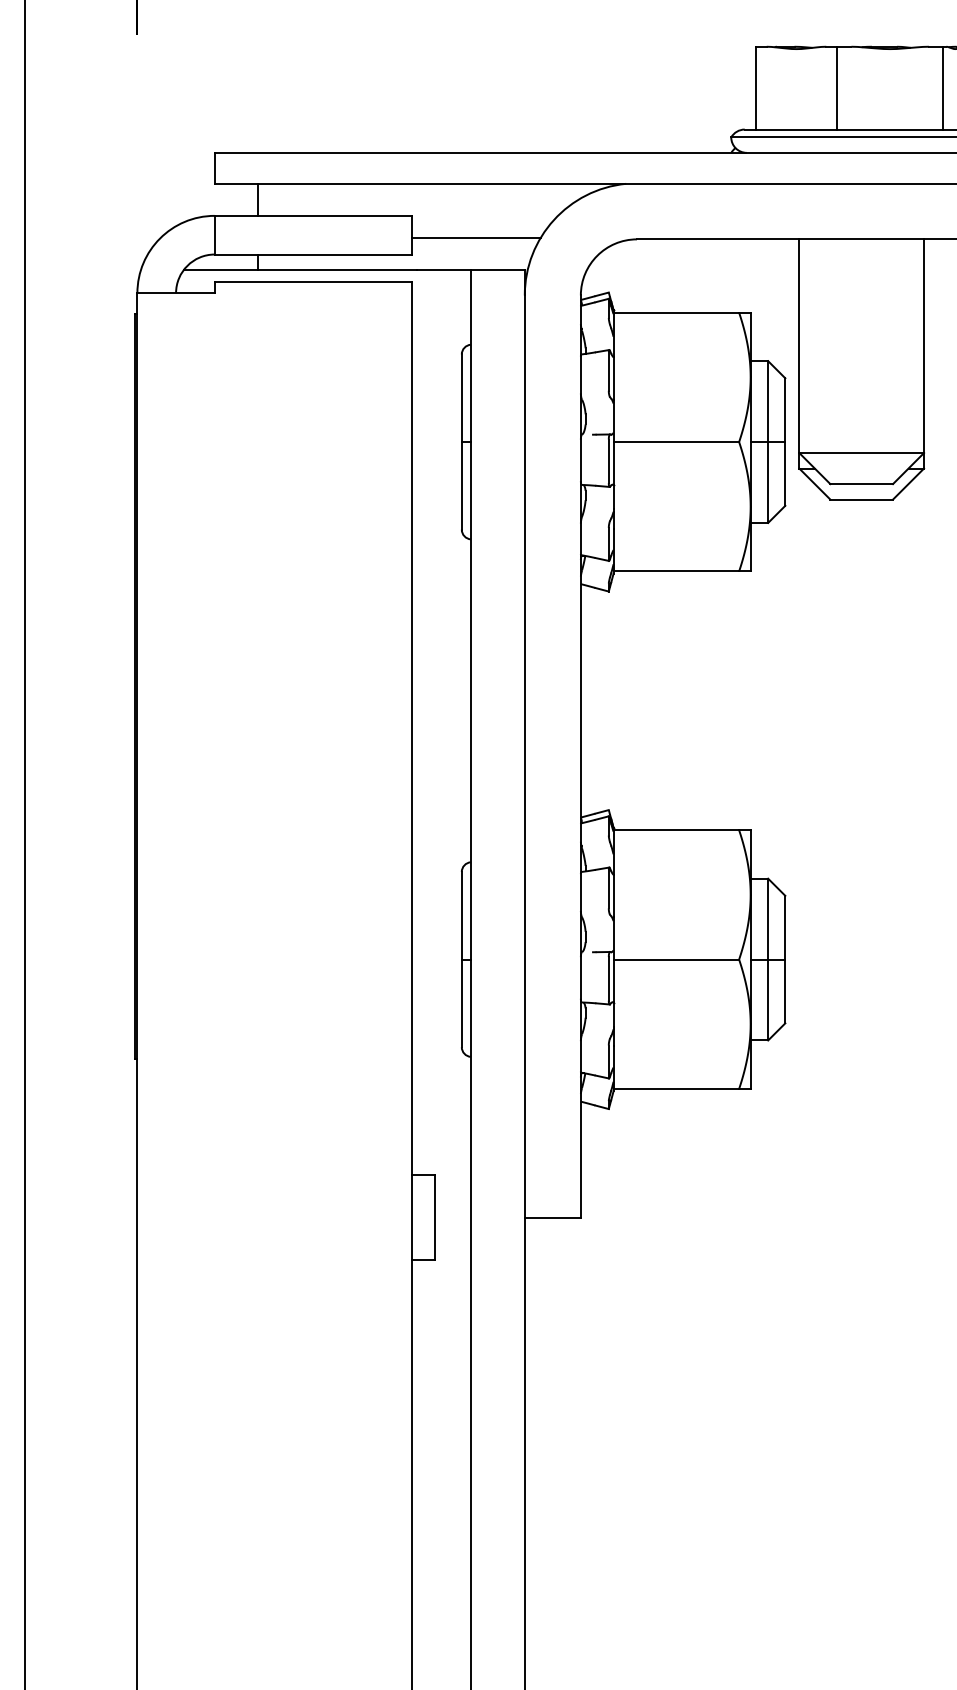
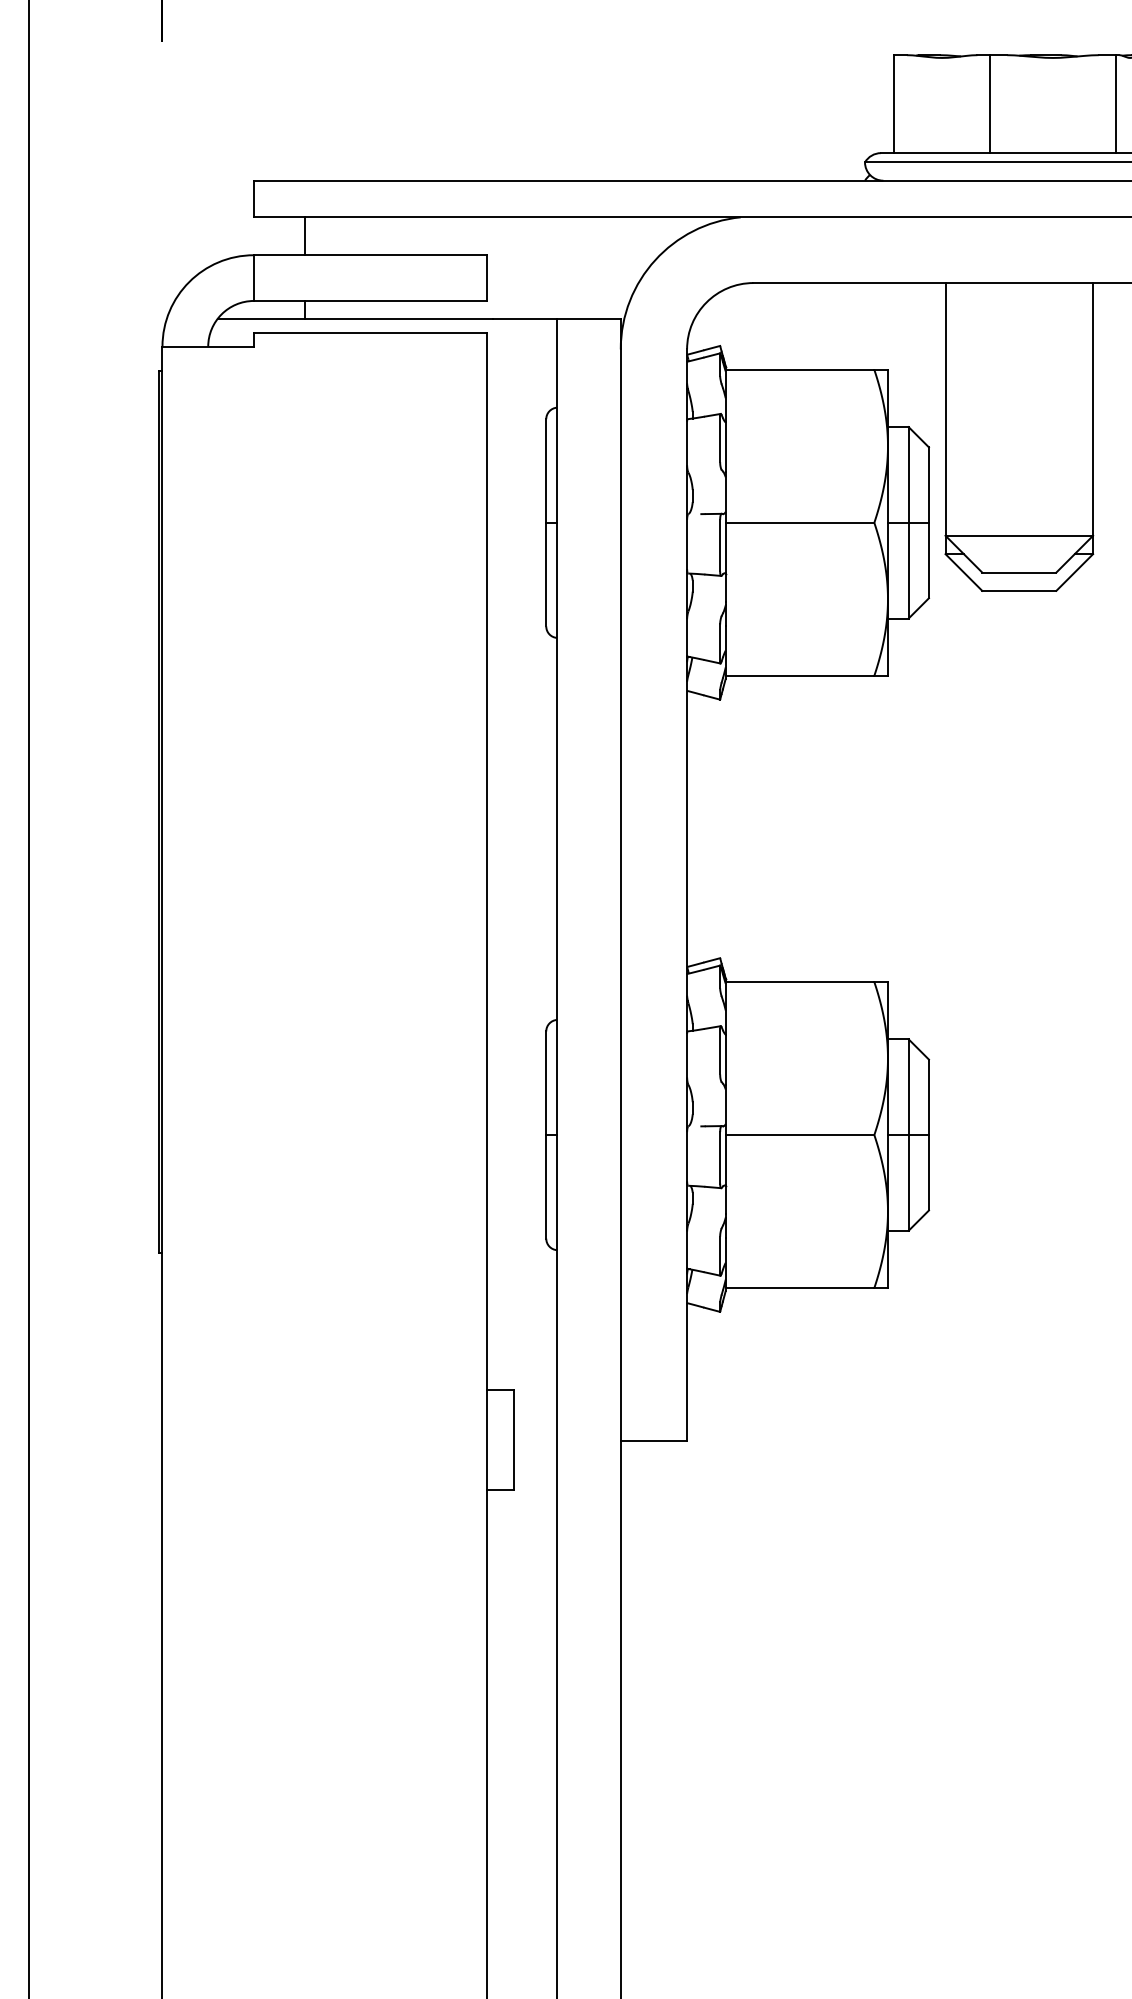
line: (475, 238) -> (562, 281), removed

